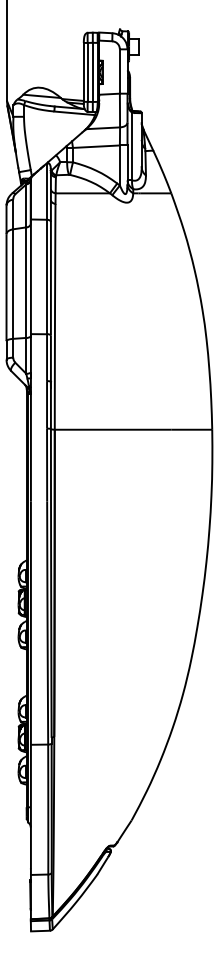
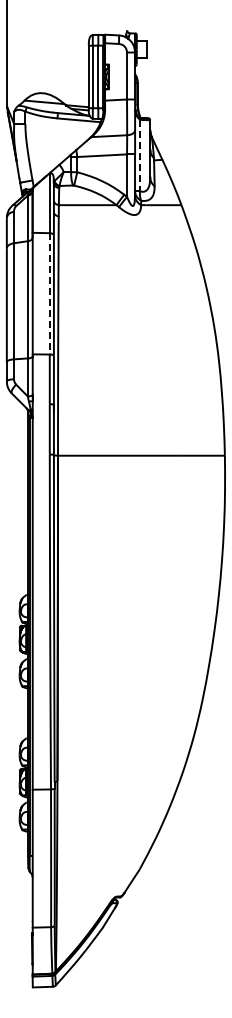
line: (131, 146) -> (139, 155), solid -> dashed
line: (46, 276) -> (49, 293), solid -> dashed

